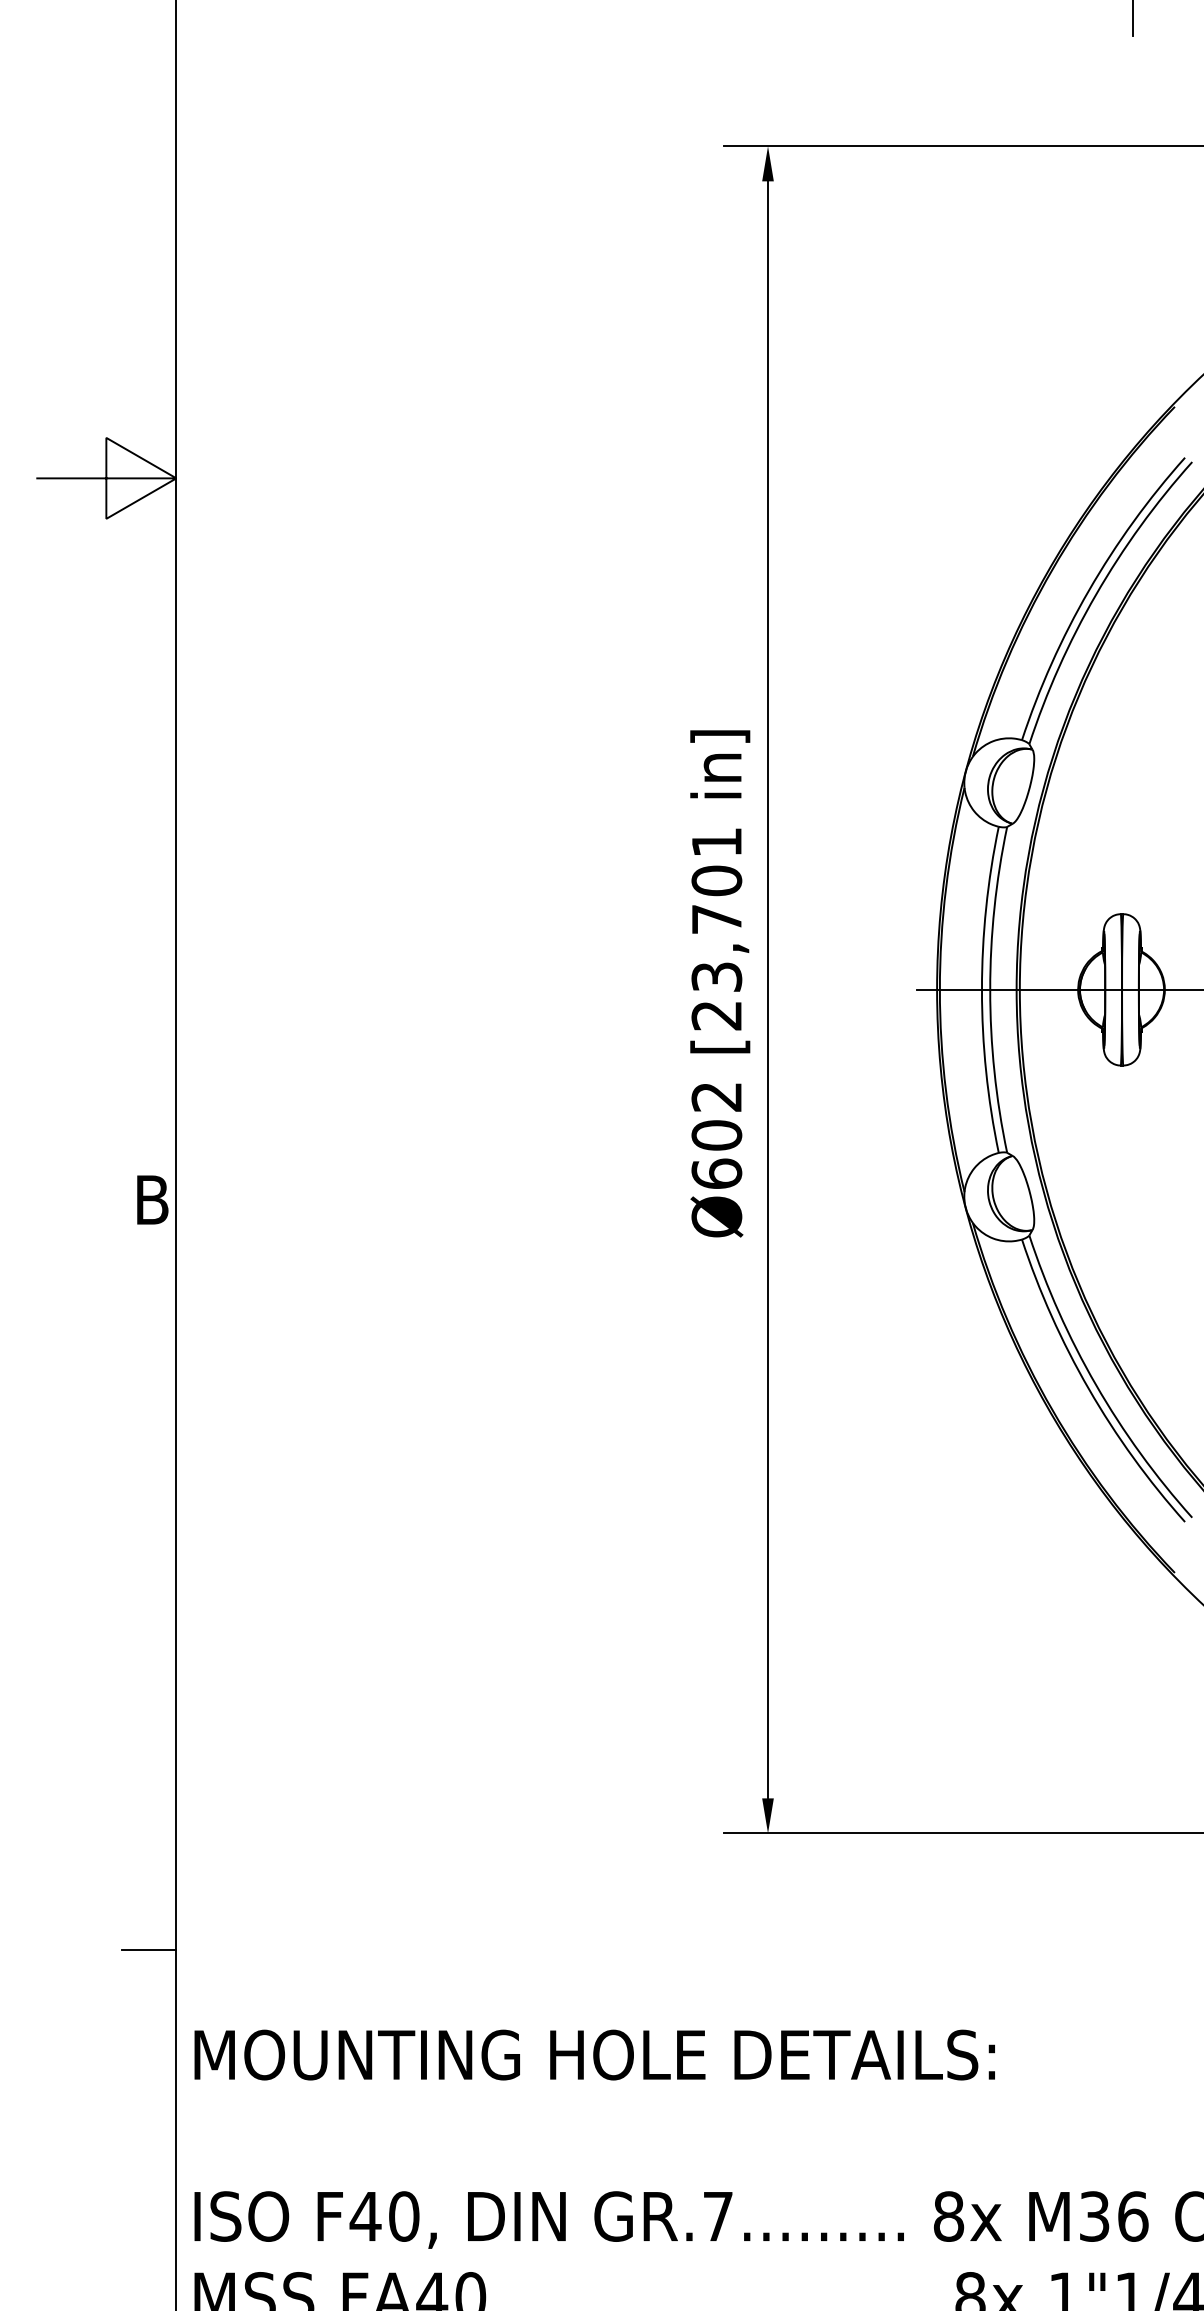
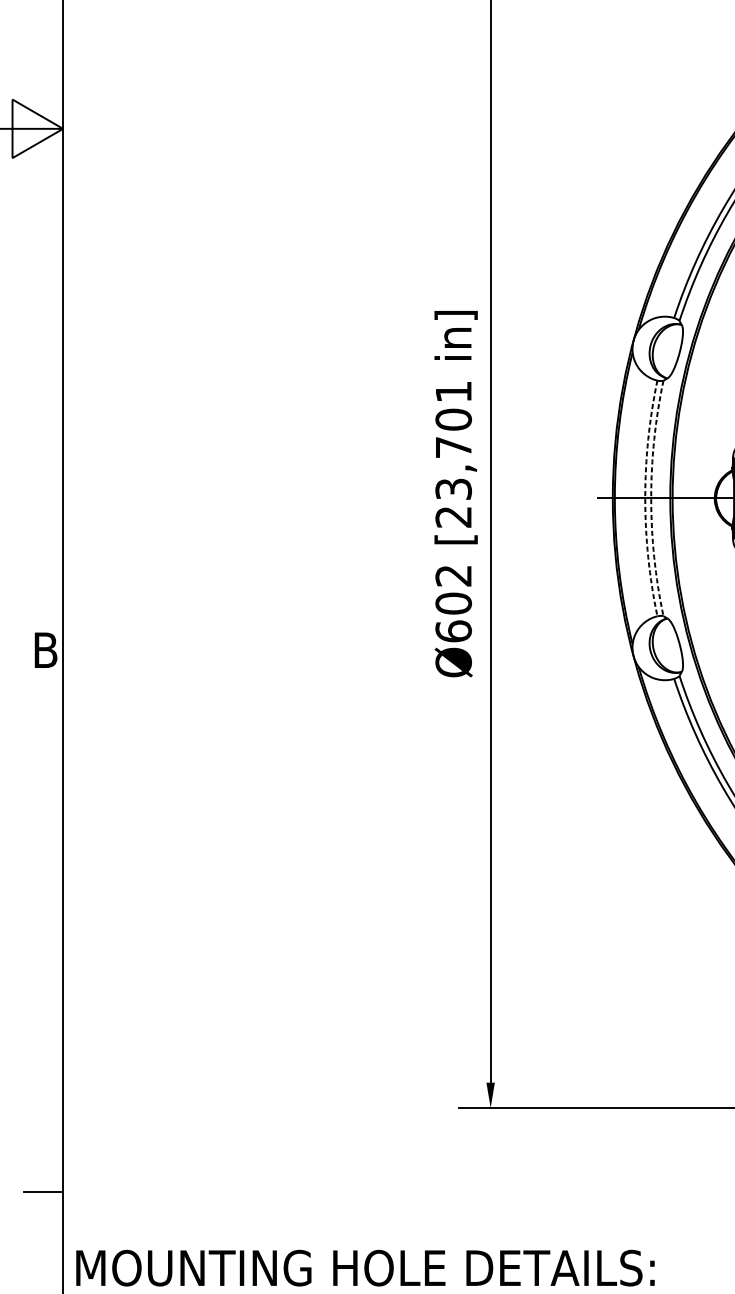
arc: (981, 989) -> (644, 498), solid -> dashed
arc: (990, 989) -> (651, 498), solid -> dashed

